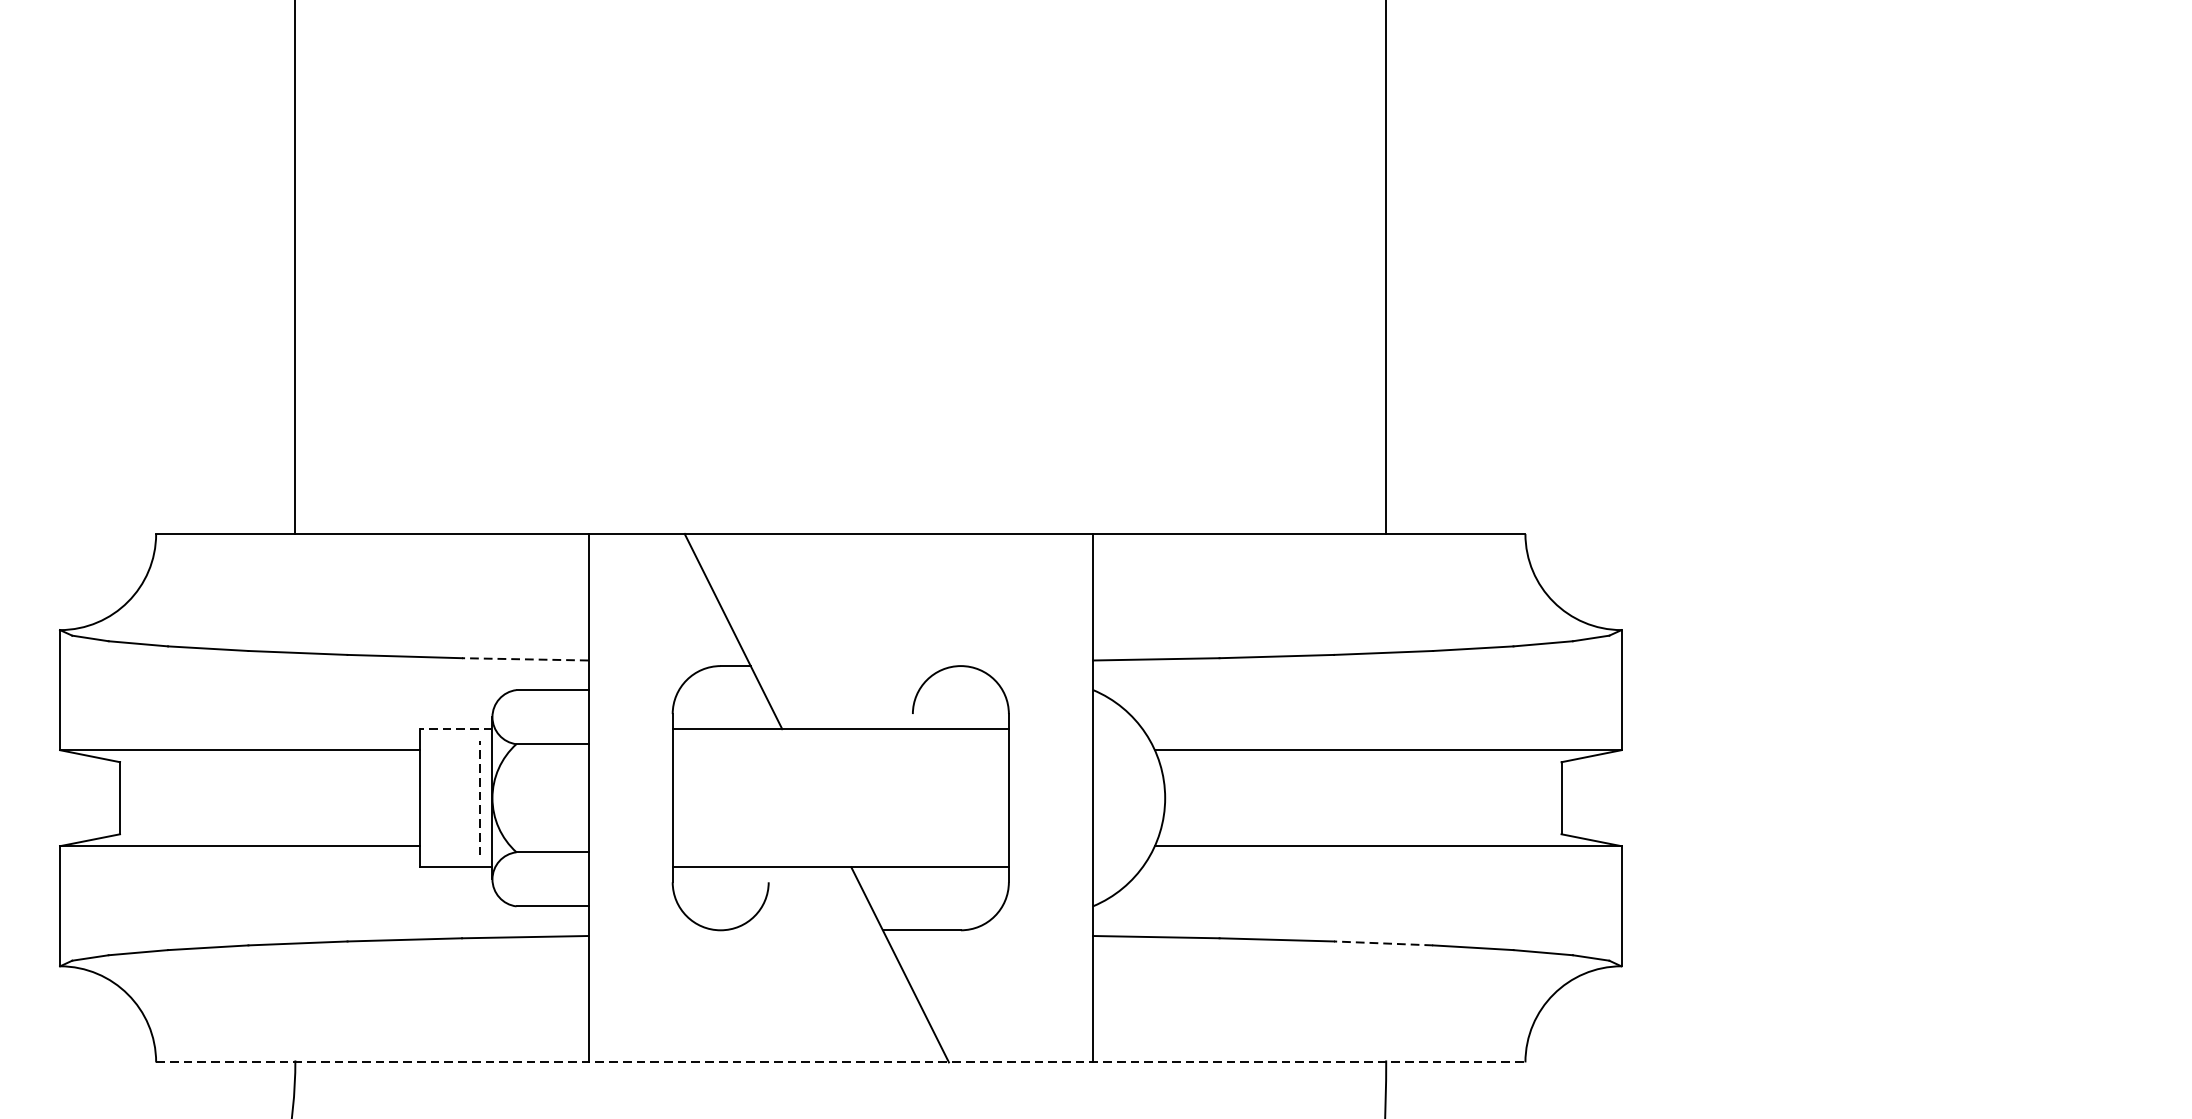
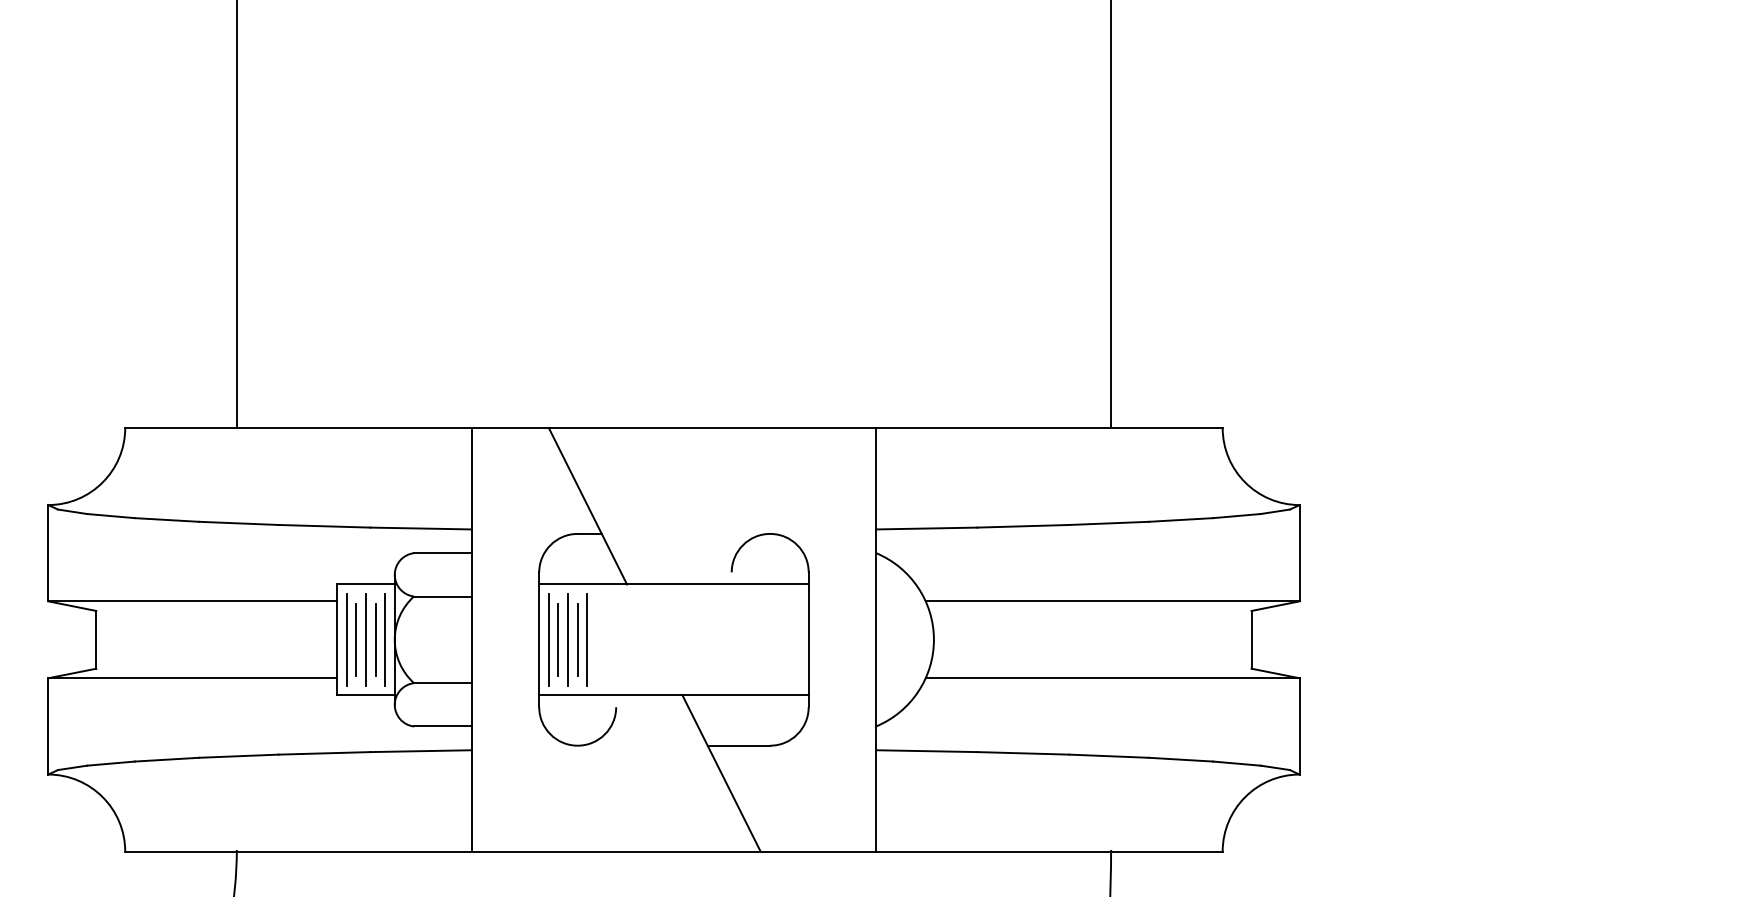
line: (525, 659) -> (421, 528), dashed -> solid
line: (455, 729) -> (365, 584), dashed -> solid
line: (432, 797) -> (346, 639), added
line: (444, 797) -> (356, 639), added
line: (455, 797) -> (365, 639), added
line: (468, 797) -> (375, 639), added
line: (480, 797) -> (385, 639), dashed -> solid
line: (684, 797) -> (548, 639), added
line: (696, 797) -> (558, 639), added
line: (709, 797) -> (568, 639), added
line: (720, 797) -> (577, 639), added
line: (732, 797) -> (587, 639), added
line: (1382, 943) -> (1108, 756), dashed -> solid
line: (840, 1062) -> (673, 851), dashed -> solid

